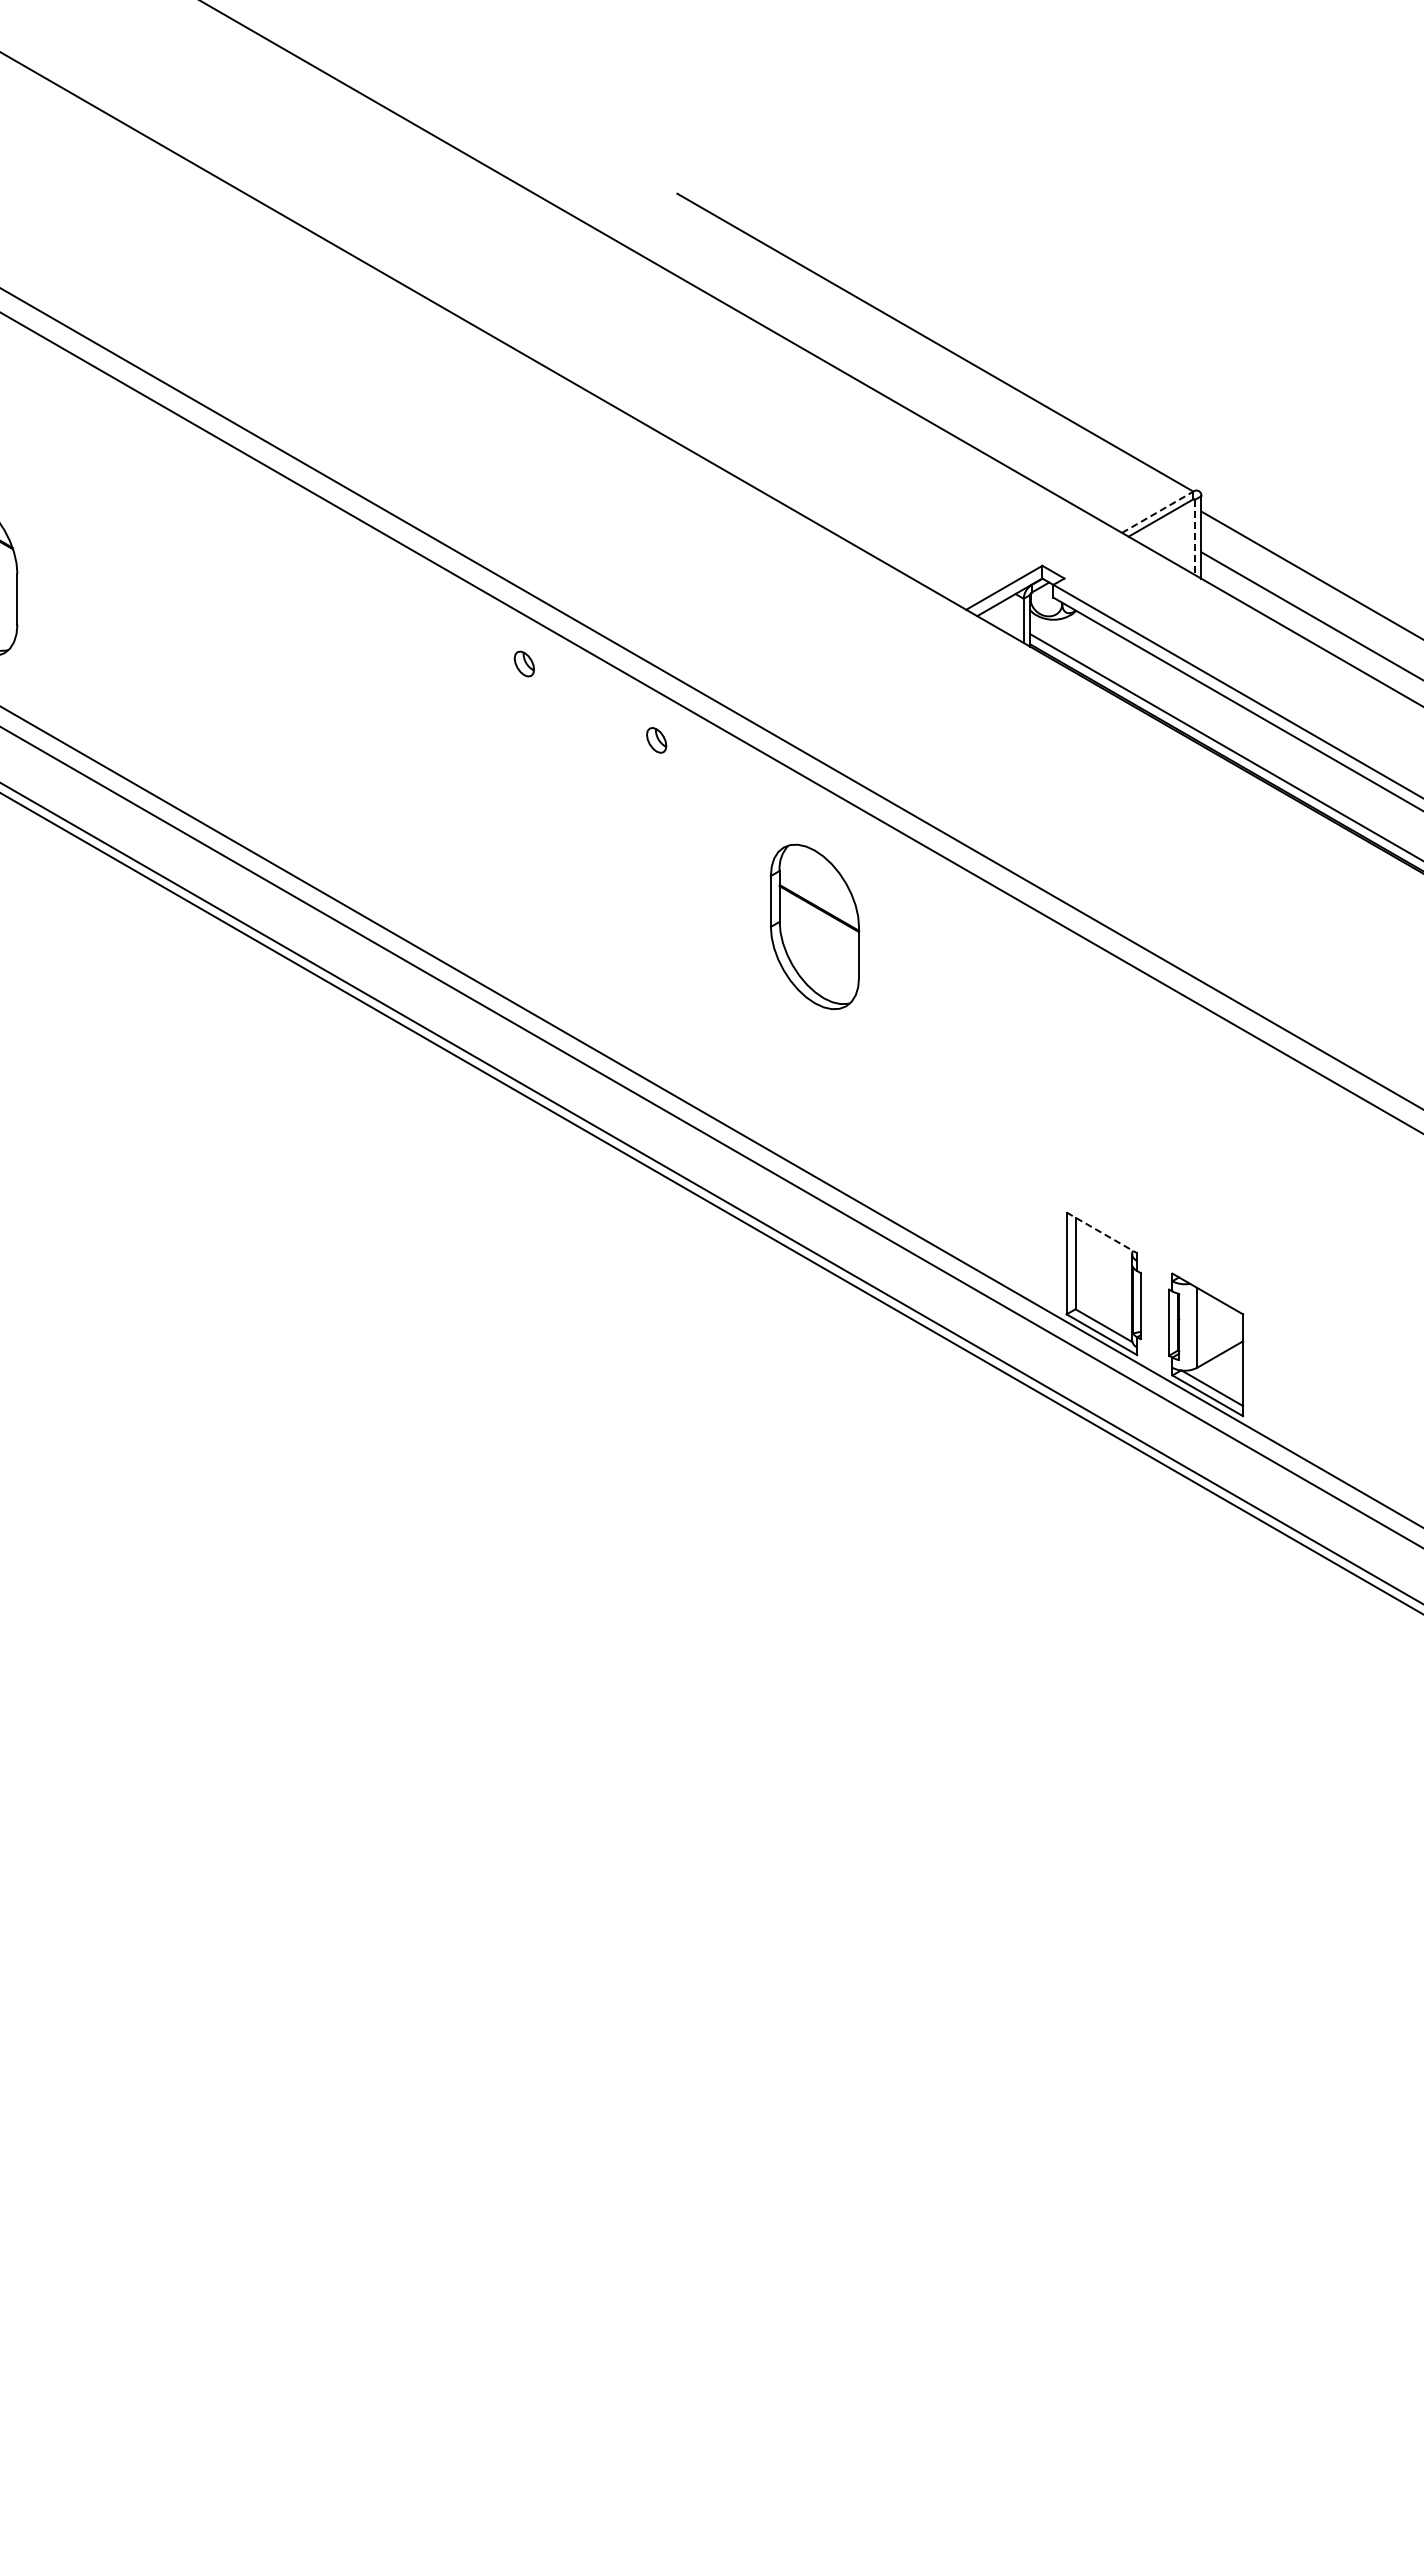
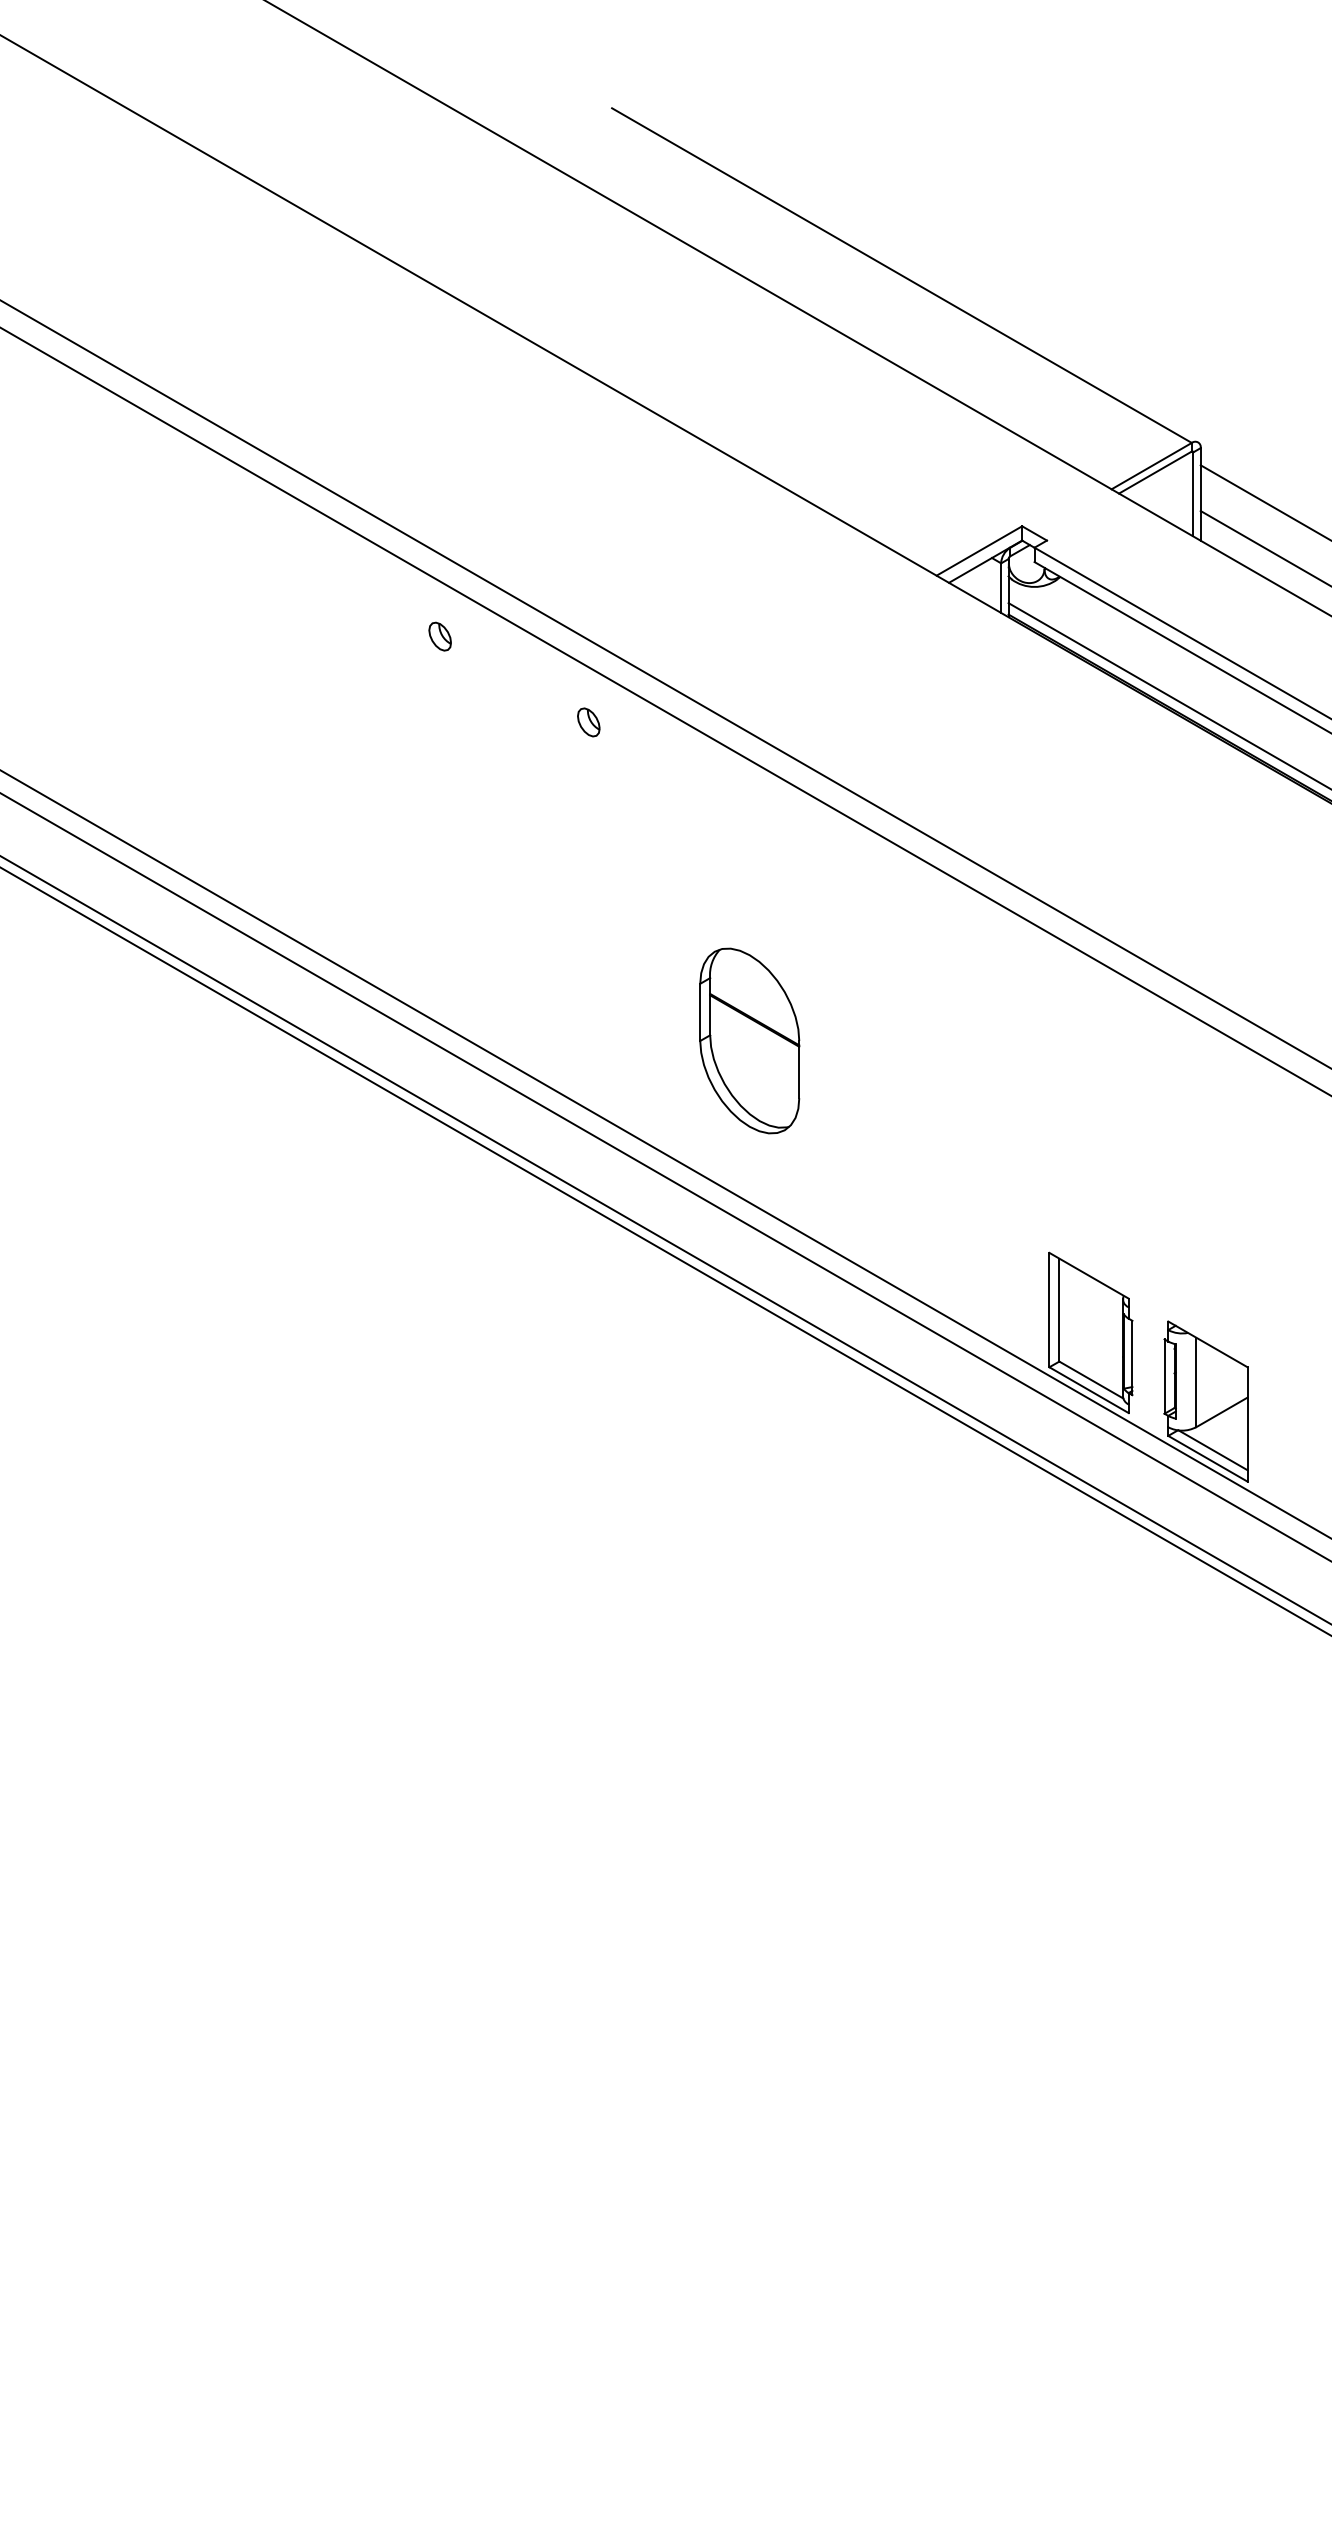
line: (1158, 512) -> (1152, 466), dashed -> solid
line: (1194, 537) -> (1193, 494), dashed -> solid
part: (814, 926) -> (749, 1040), moved
line: (1101, 1232) -> (1088, 1275), dashed -> solid

